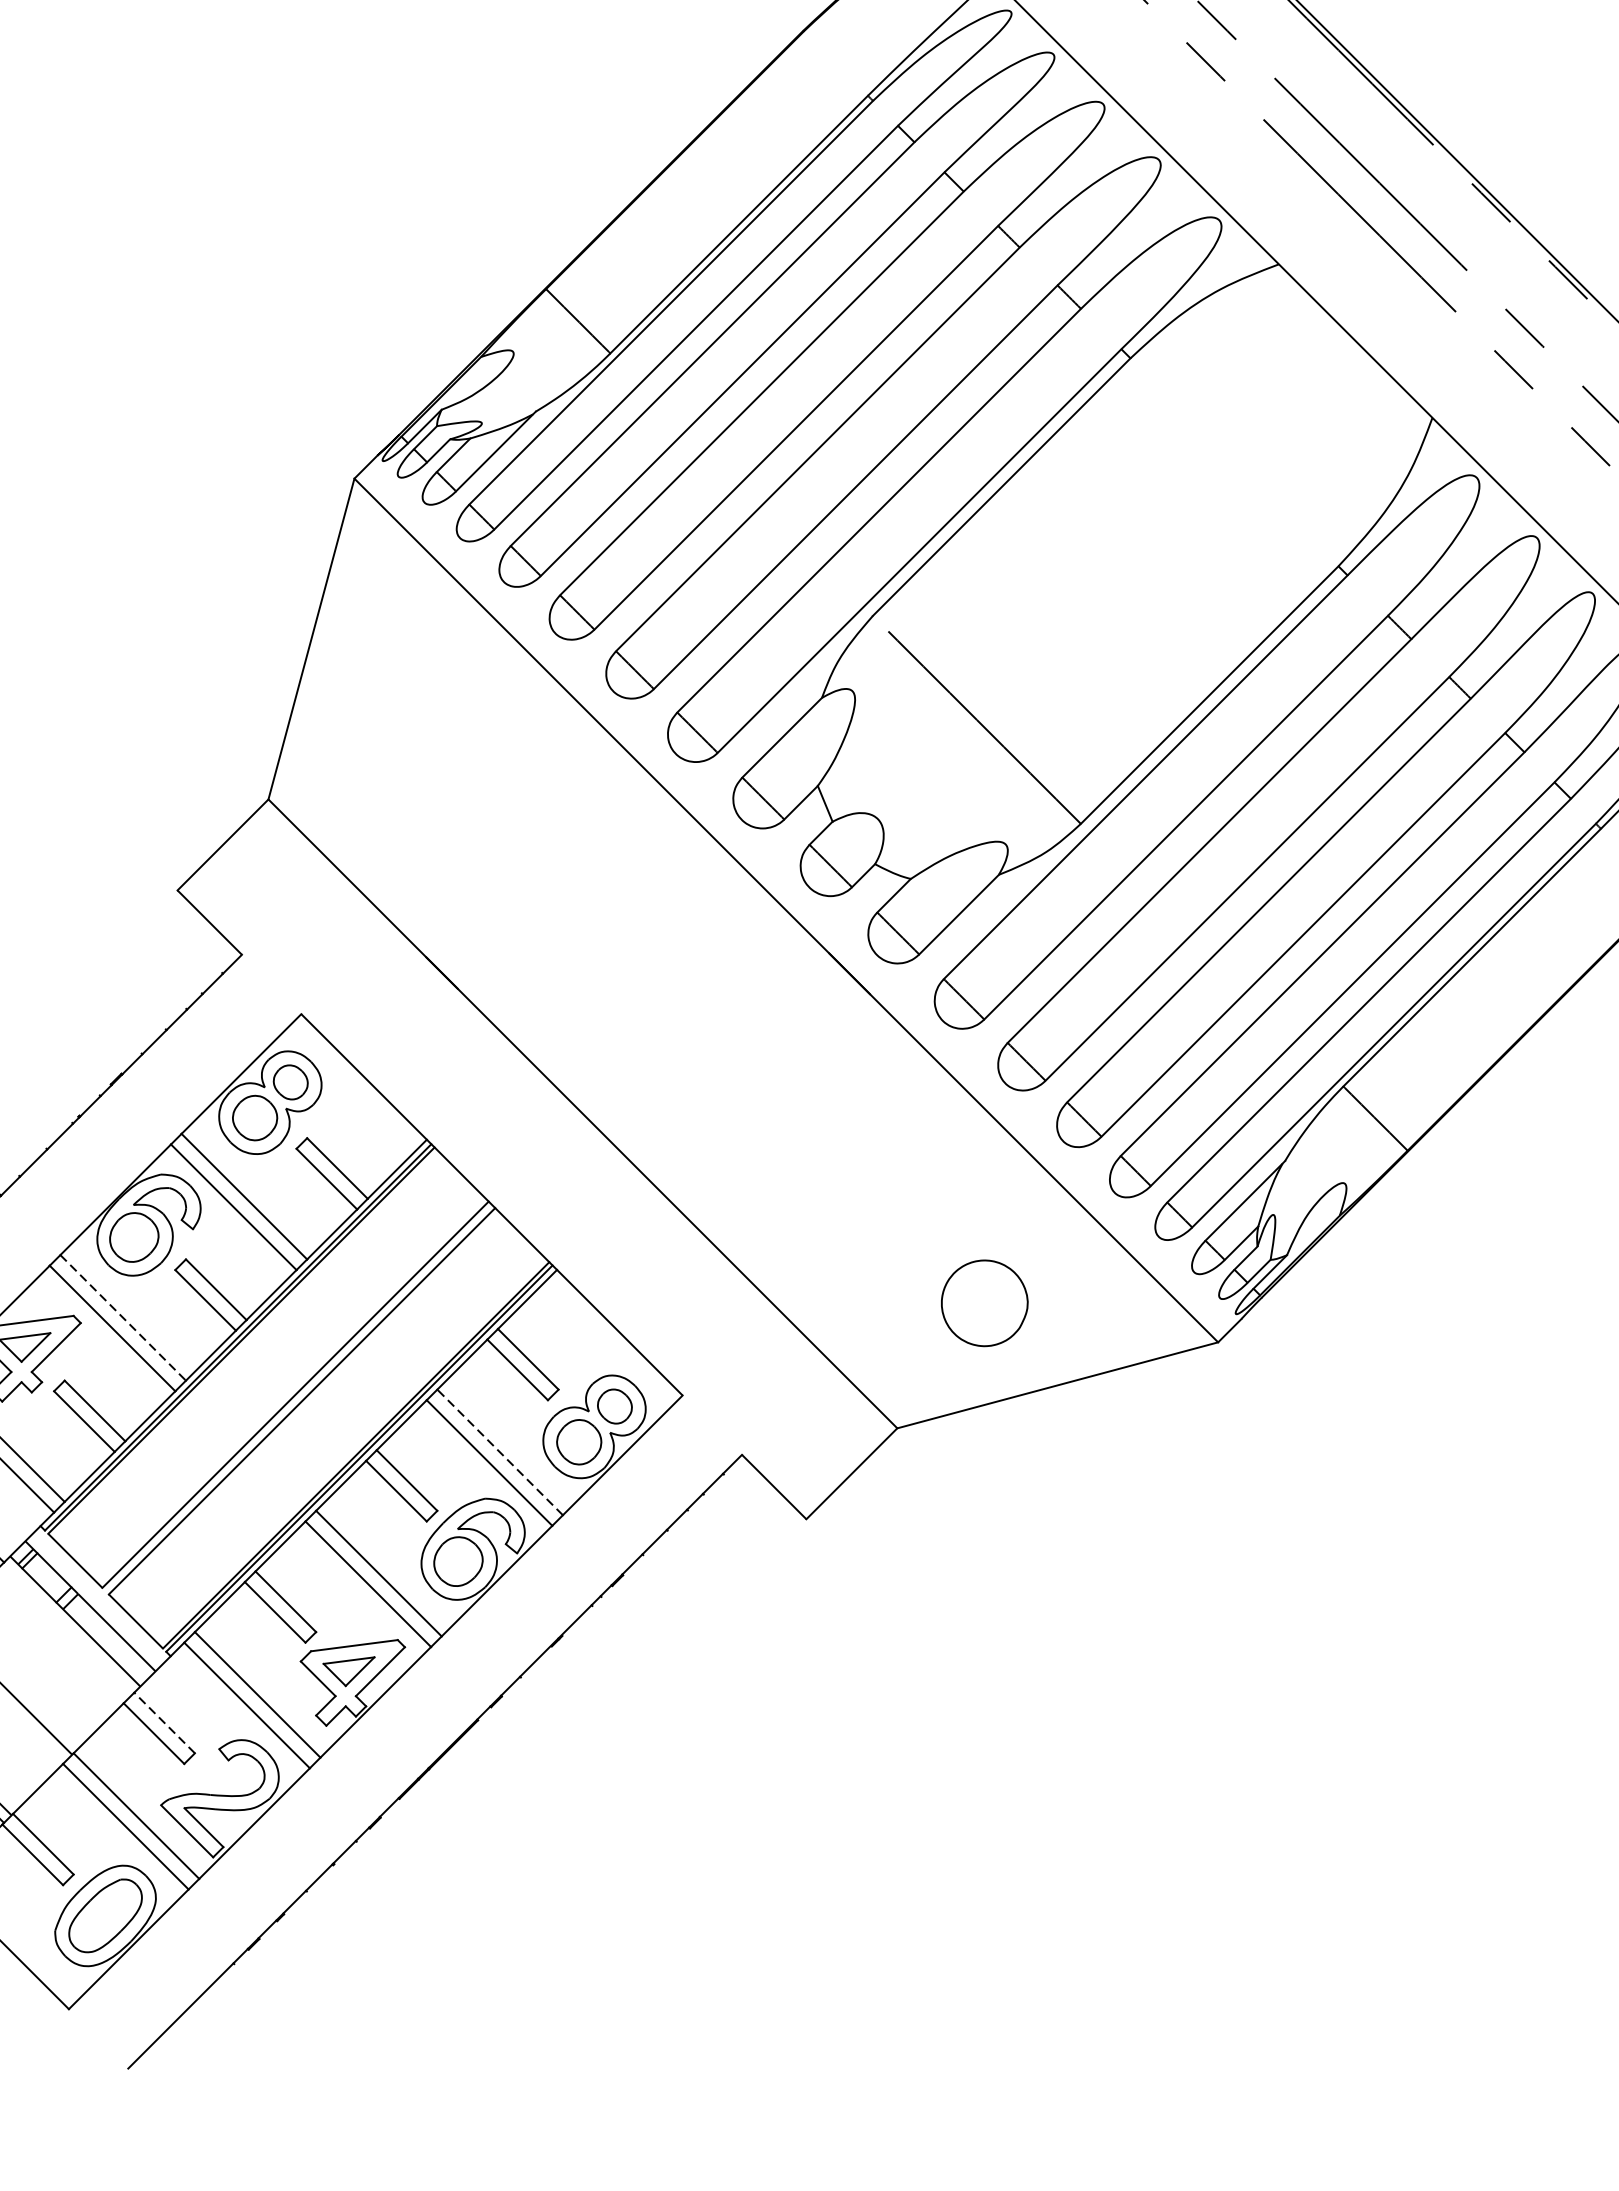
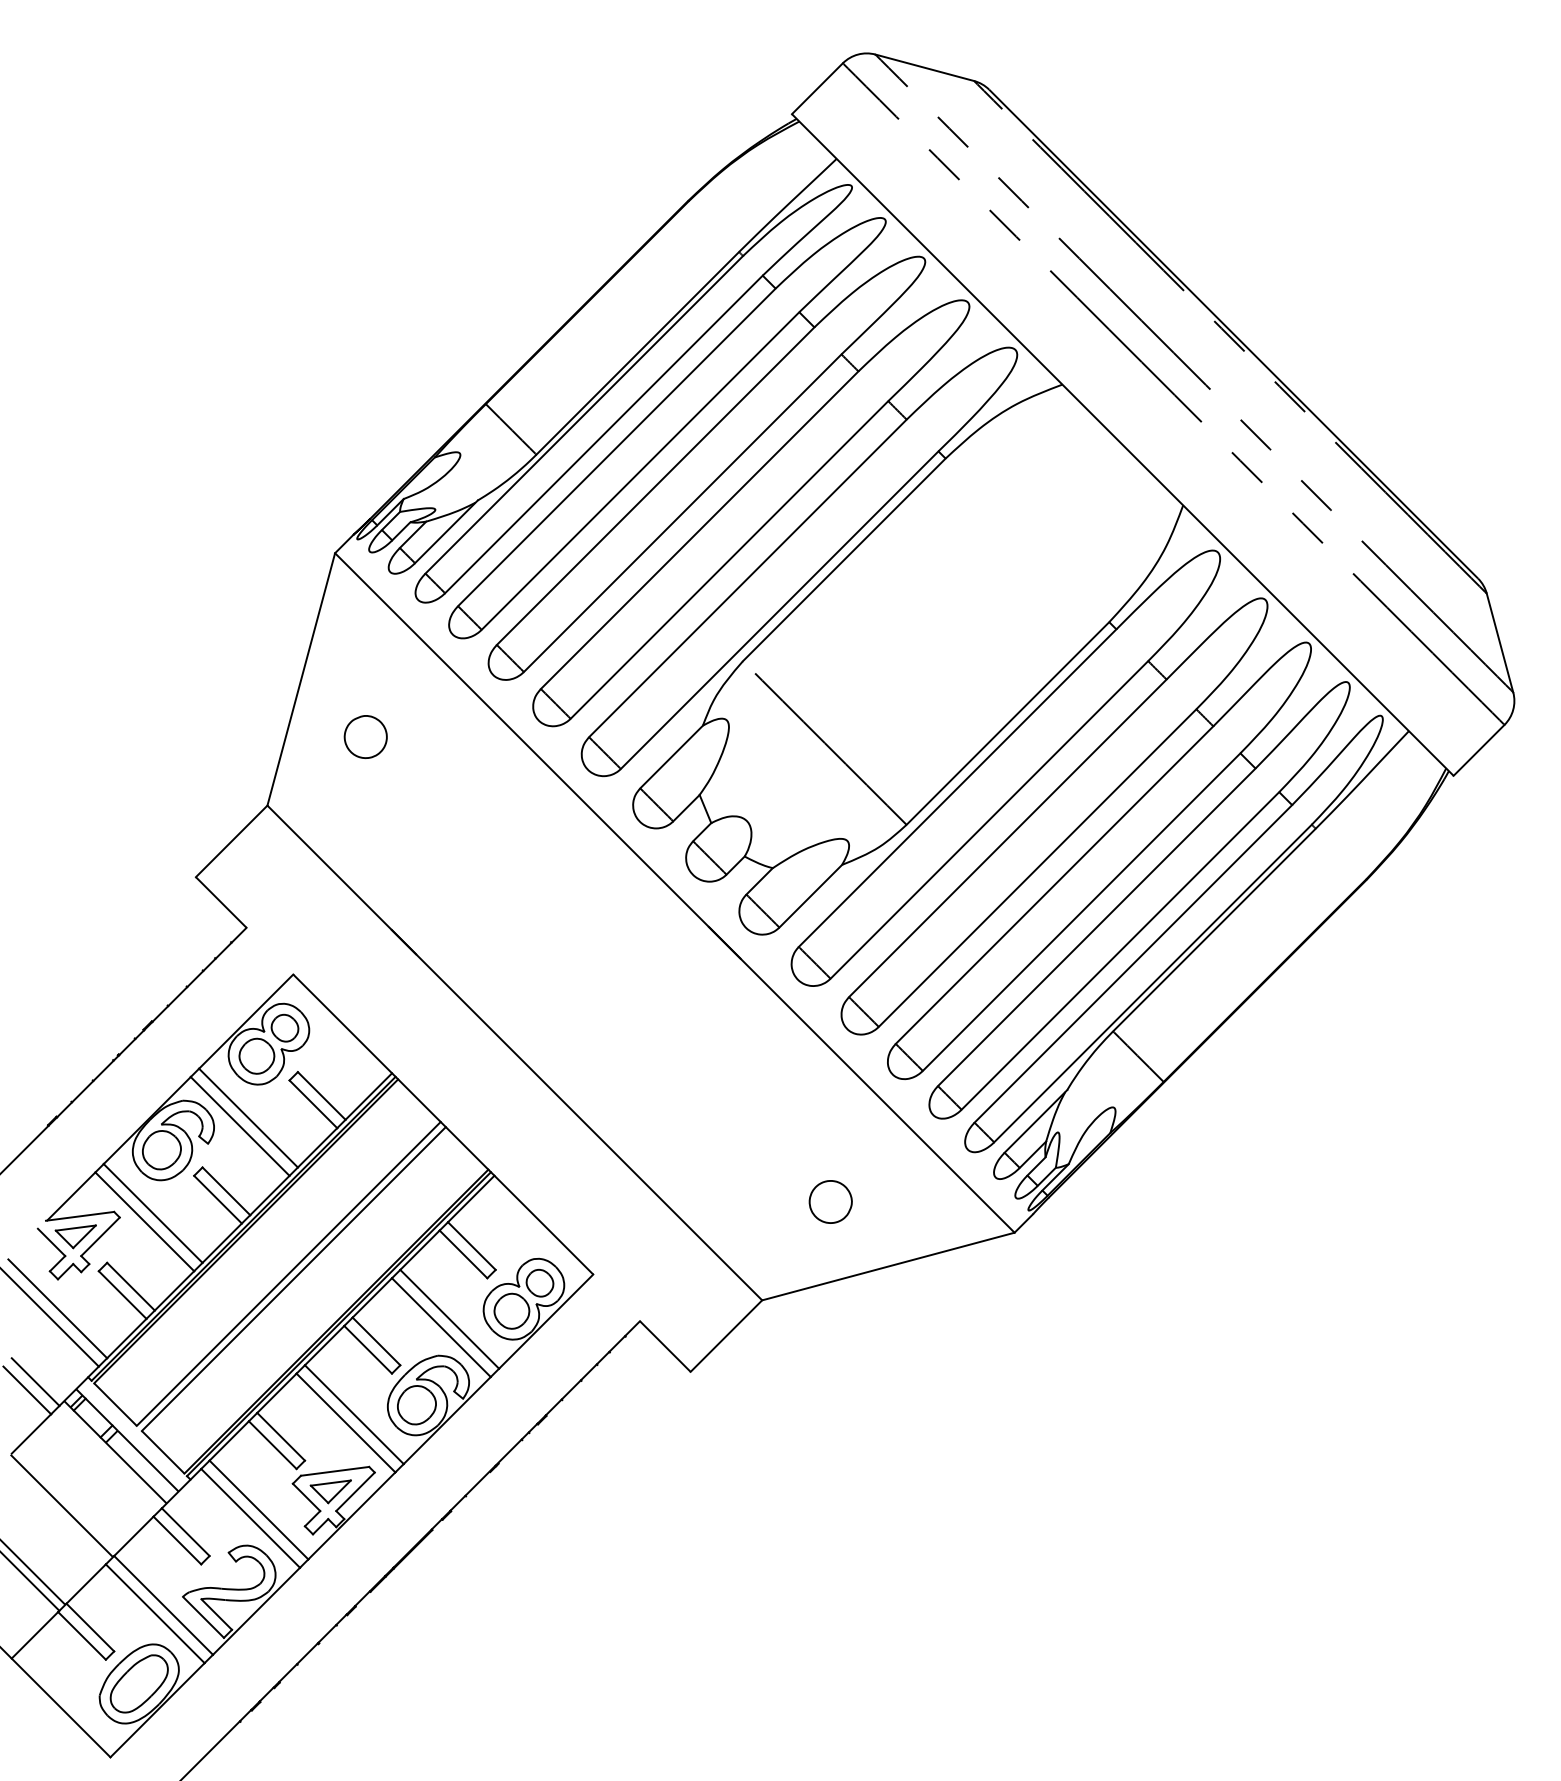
part: (393, 711) -> (365, 736), added
part: (984, 1302) -> (830, 1201), size x0.62
line: (123, 1317) -> (153, 1213), dashed -> solid
line: (499, 1452) -> (449, 1319), dashed -> solid
line: (164, 1723) -> (185, 1532), dashed -> solid

